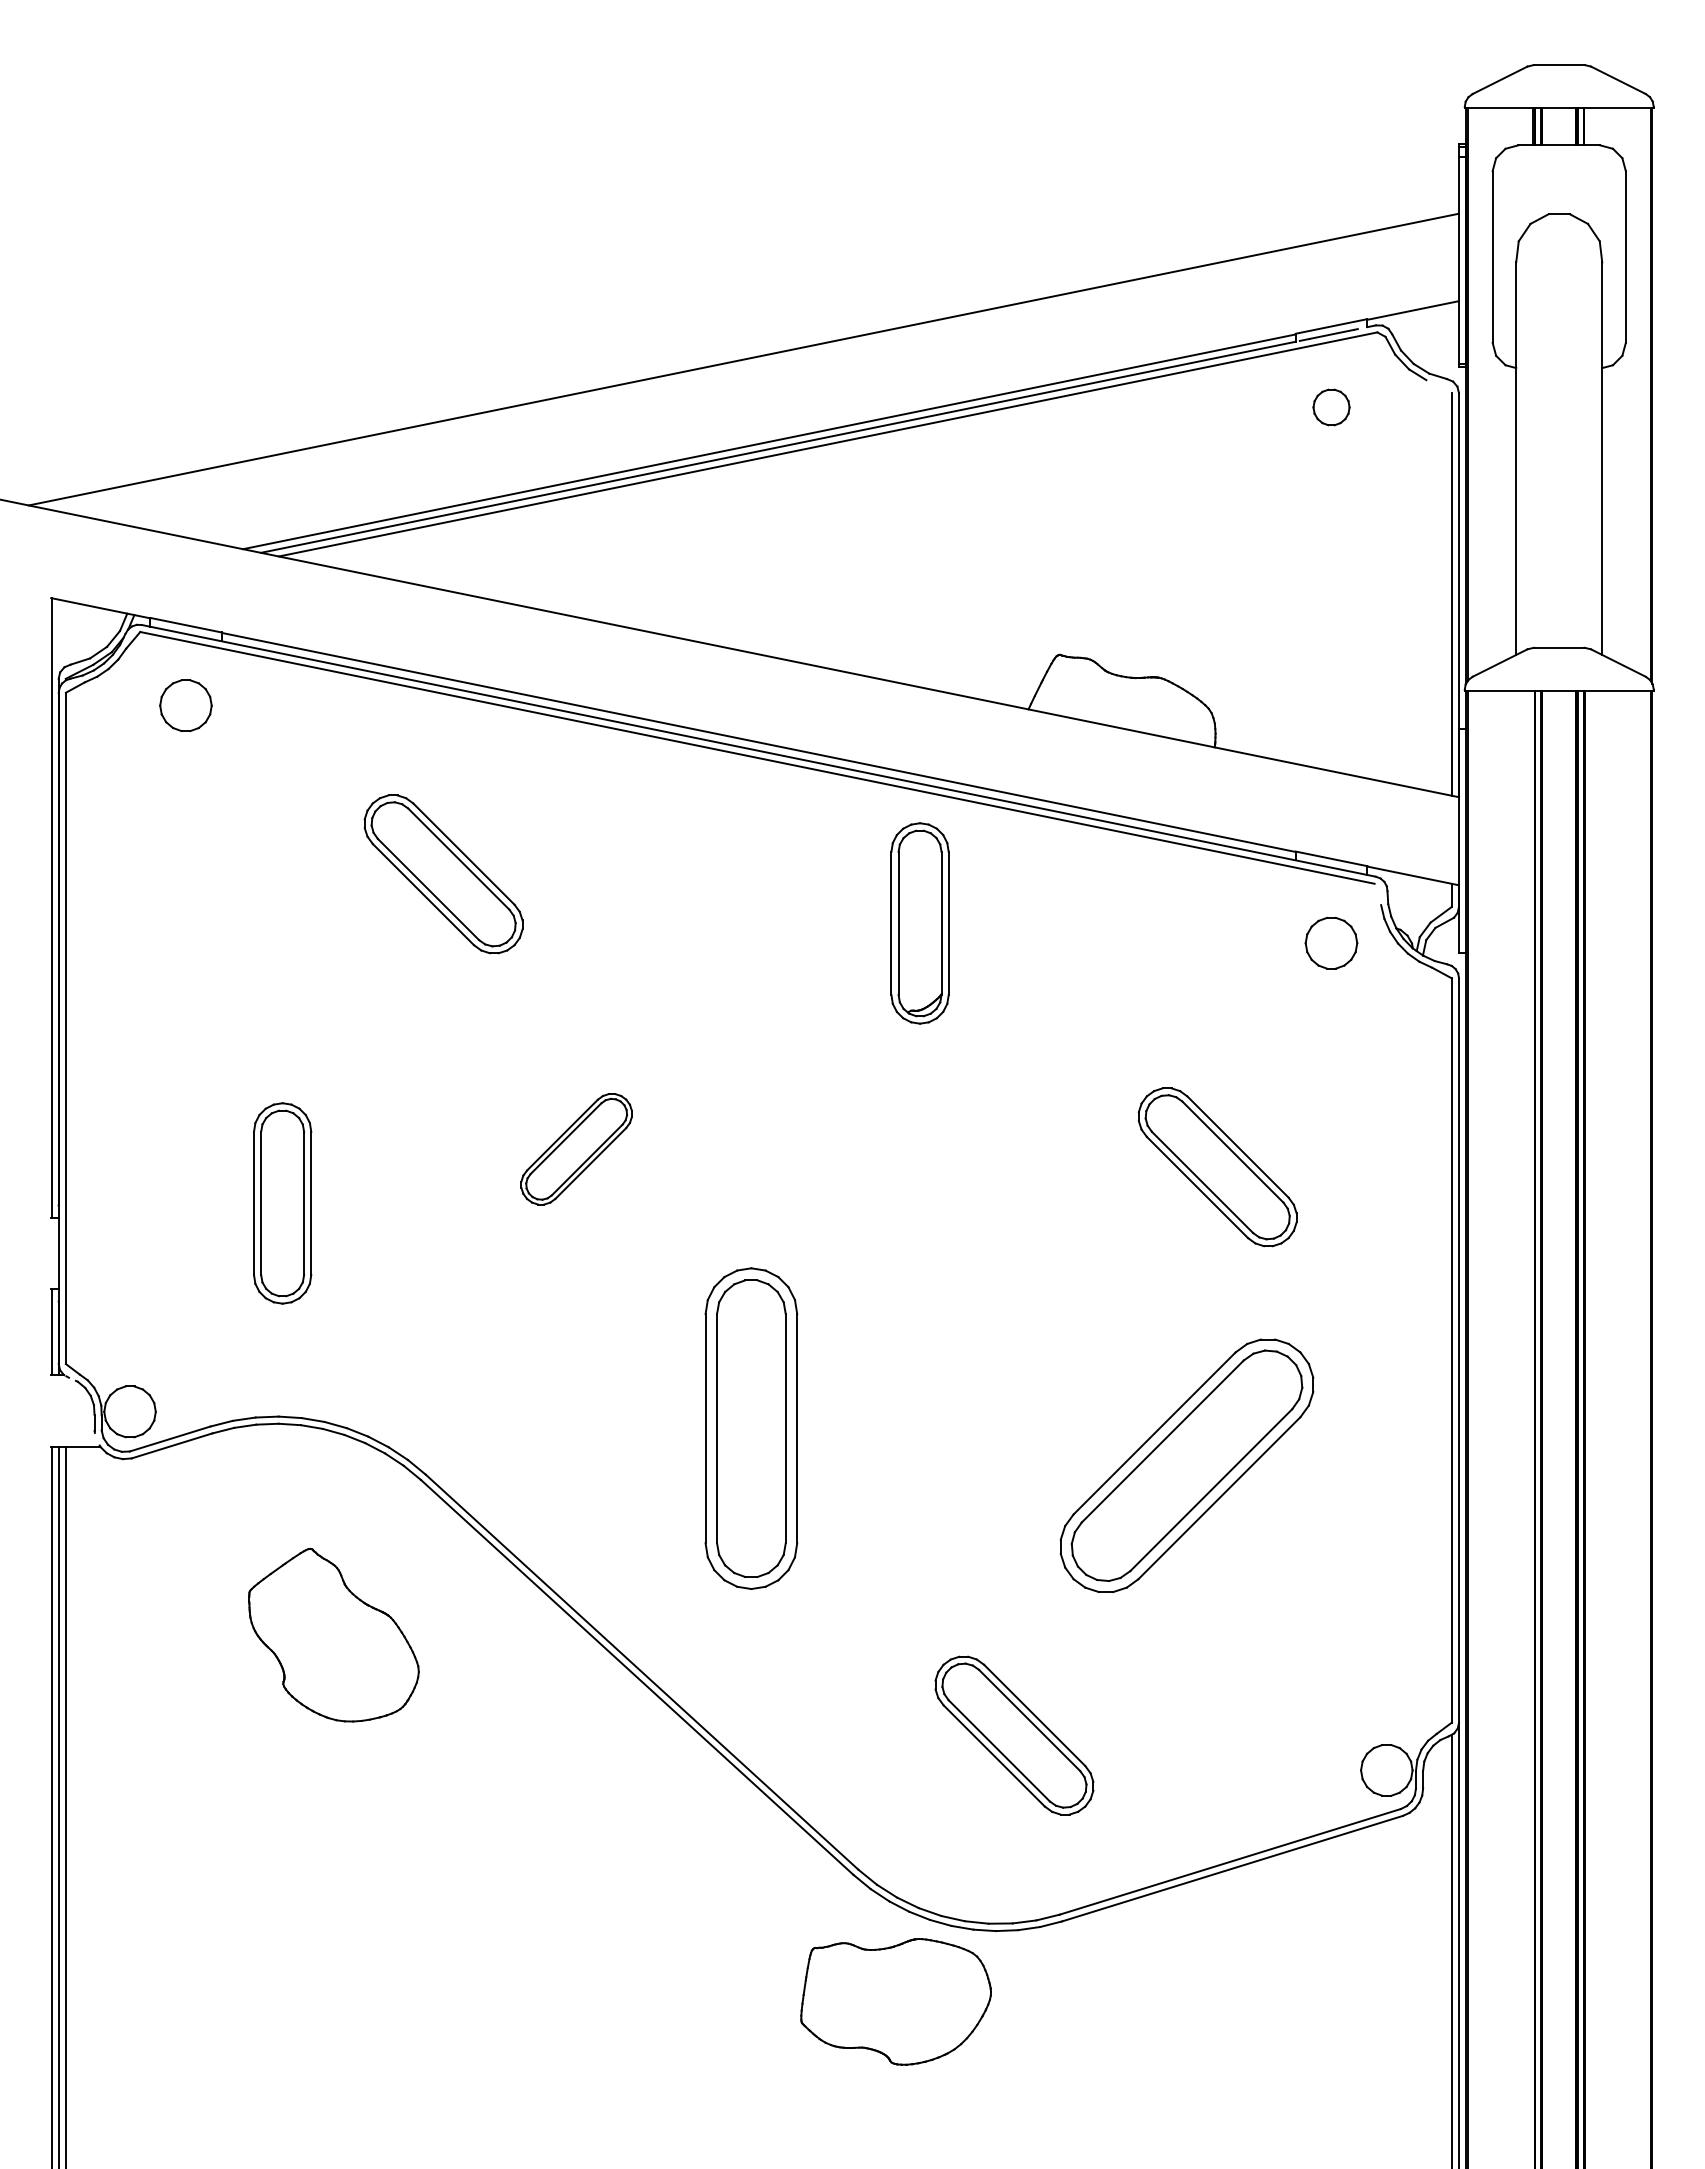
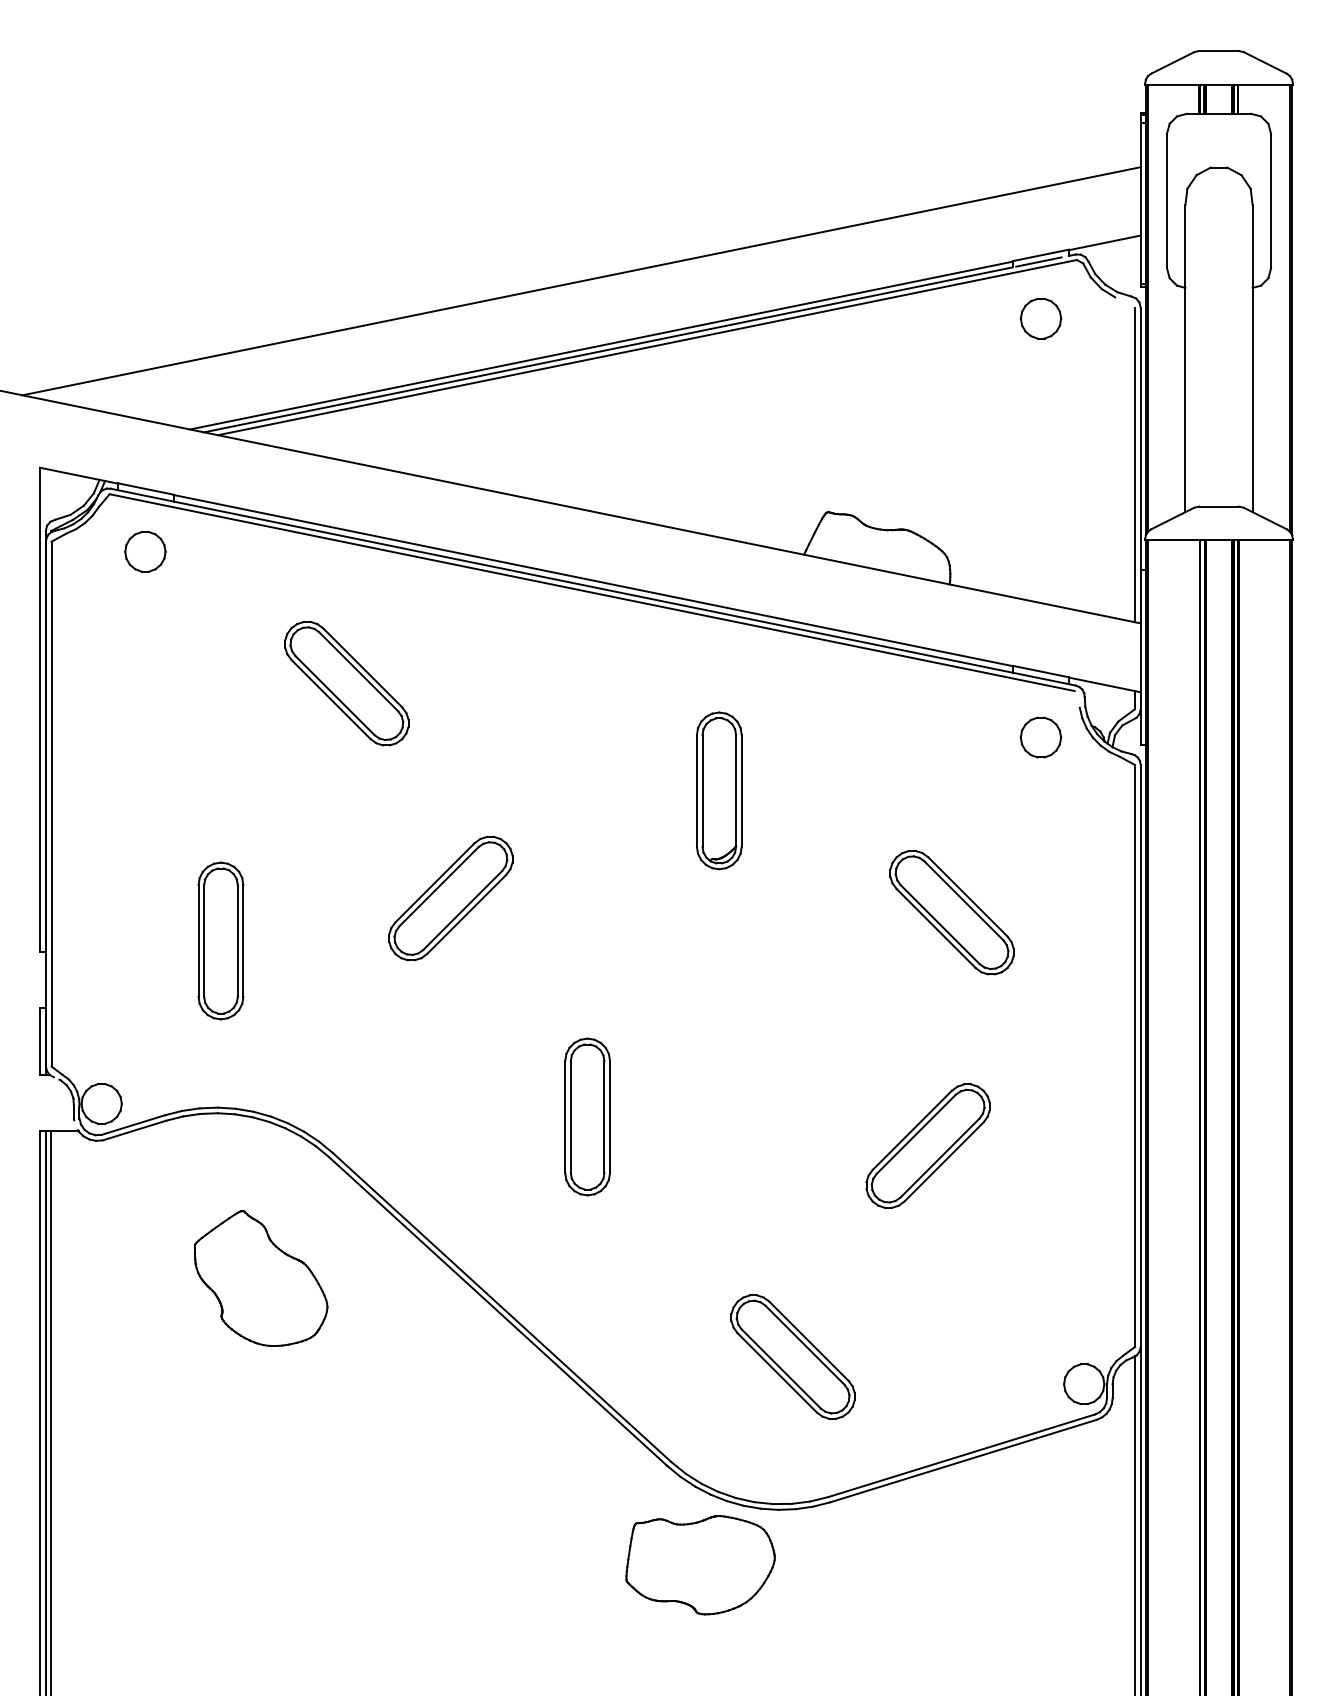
part: (1331, 407) -> (1040, 318), size x1.43
part: (919, 923) -> (718, 790), moved
part: (576, 1149) -> (450, 898), size x1.43
part: (751, 1428) -> (587, 1116), size x0.62
part: (1187, 1465) -> (928, 1145), size x0.62

